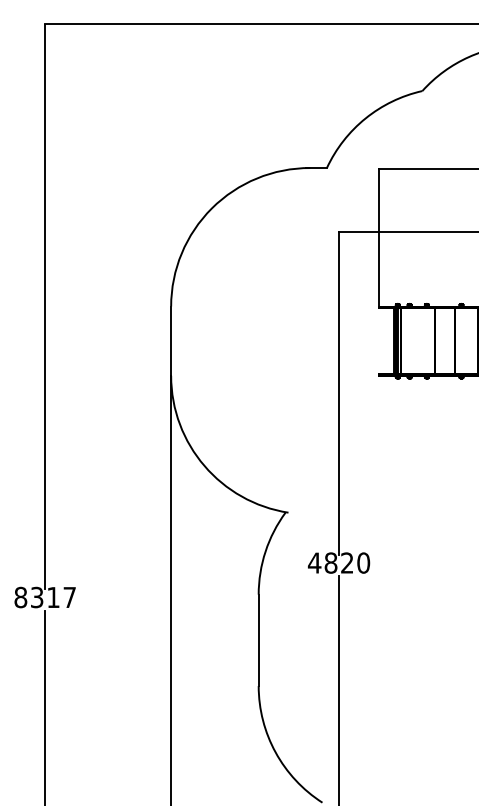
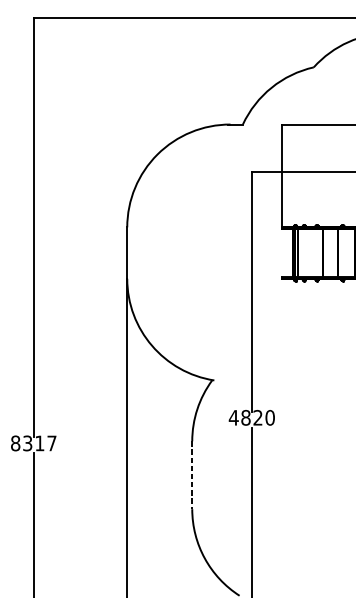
line: (258, 640) -> (192, 475), solid -> dashed

